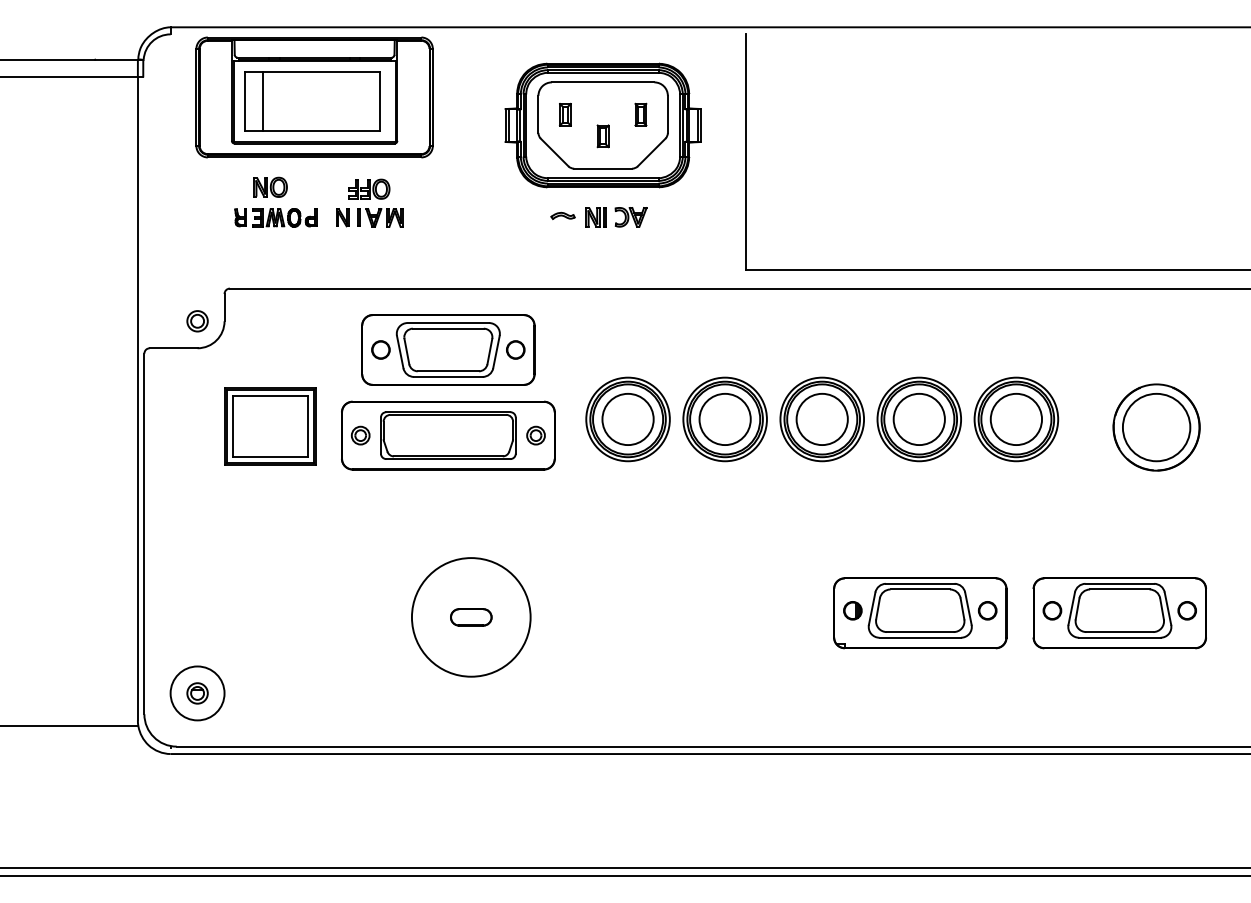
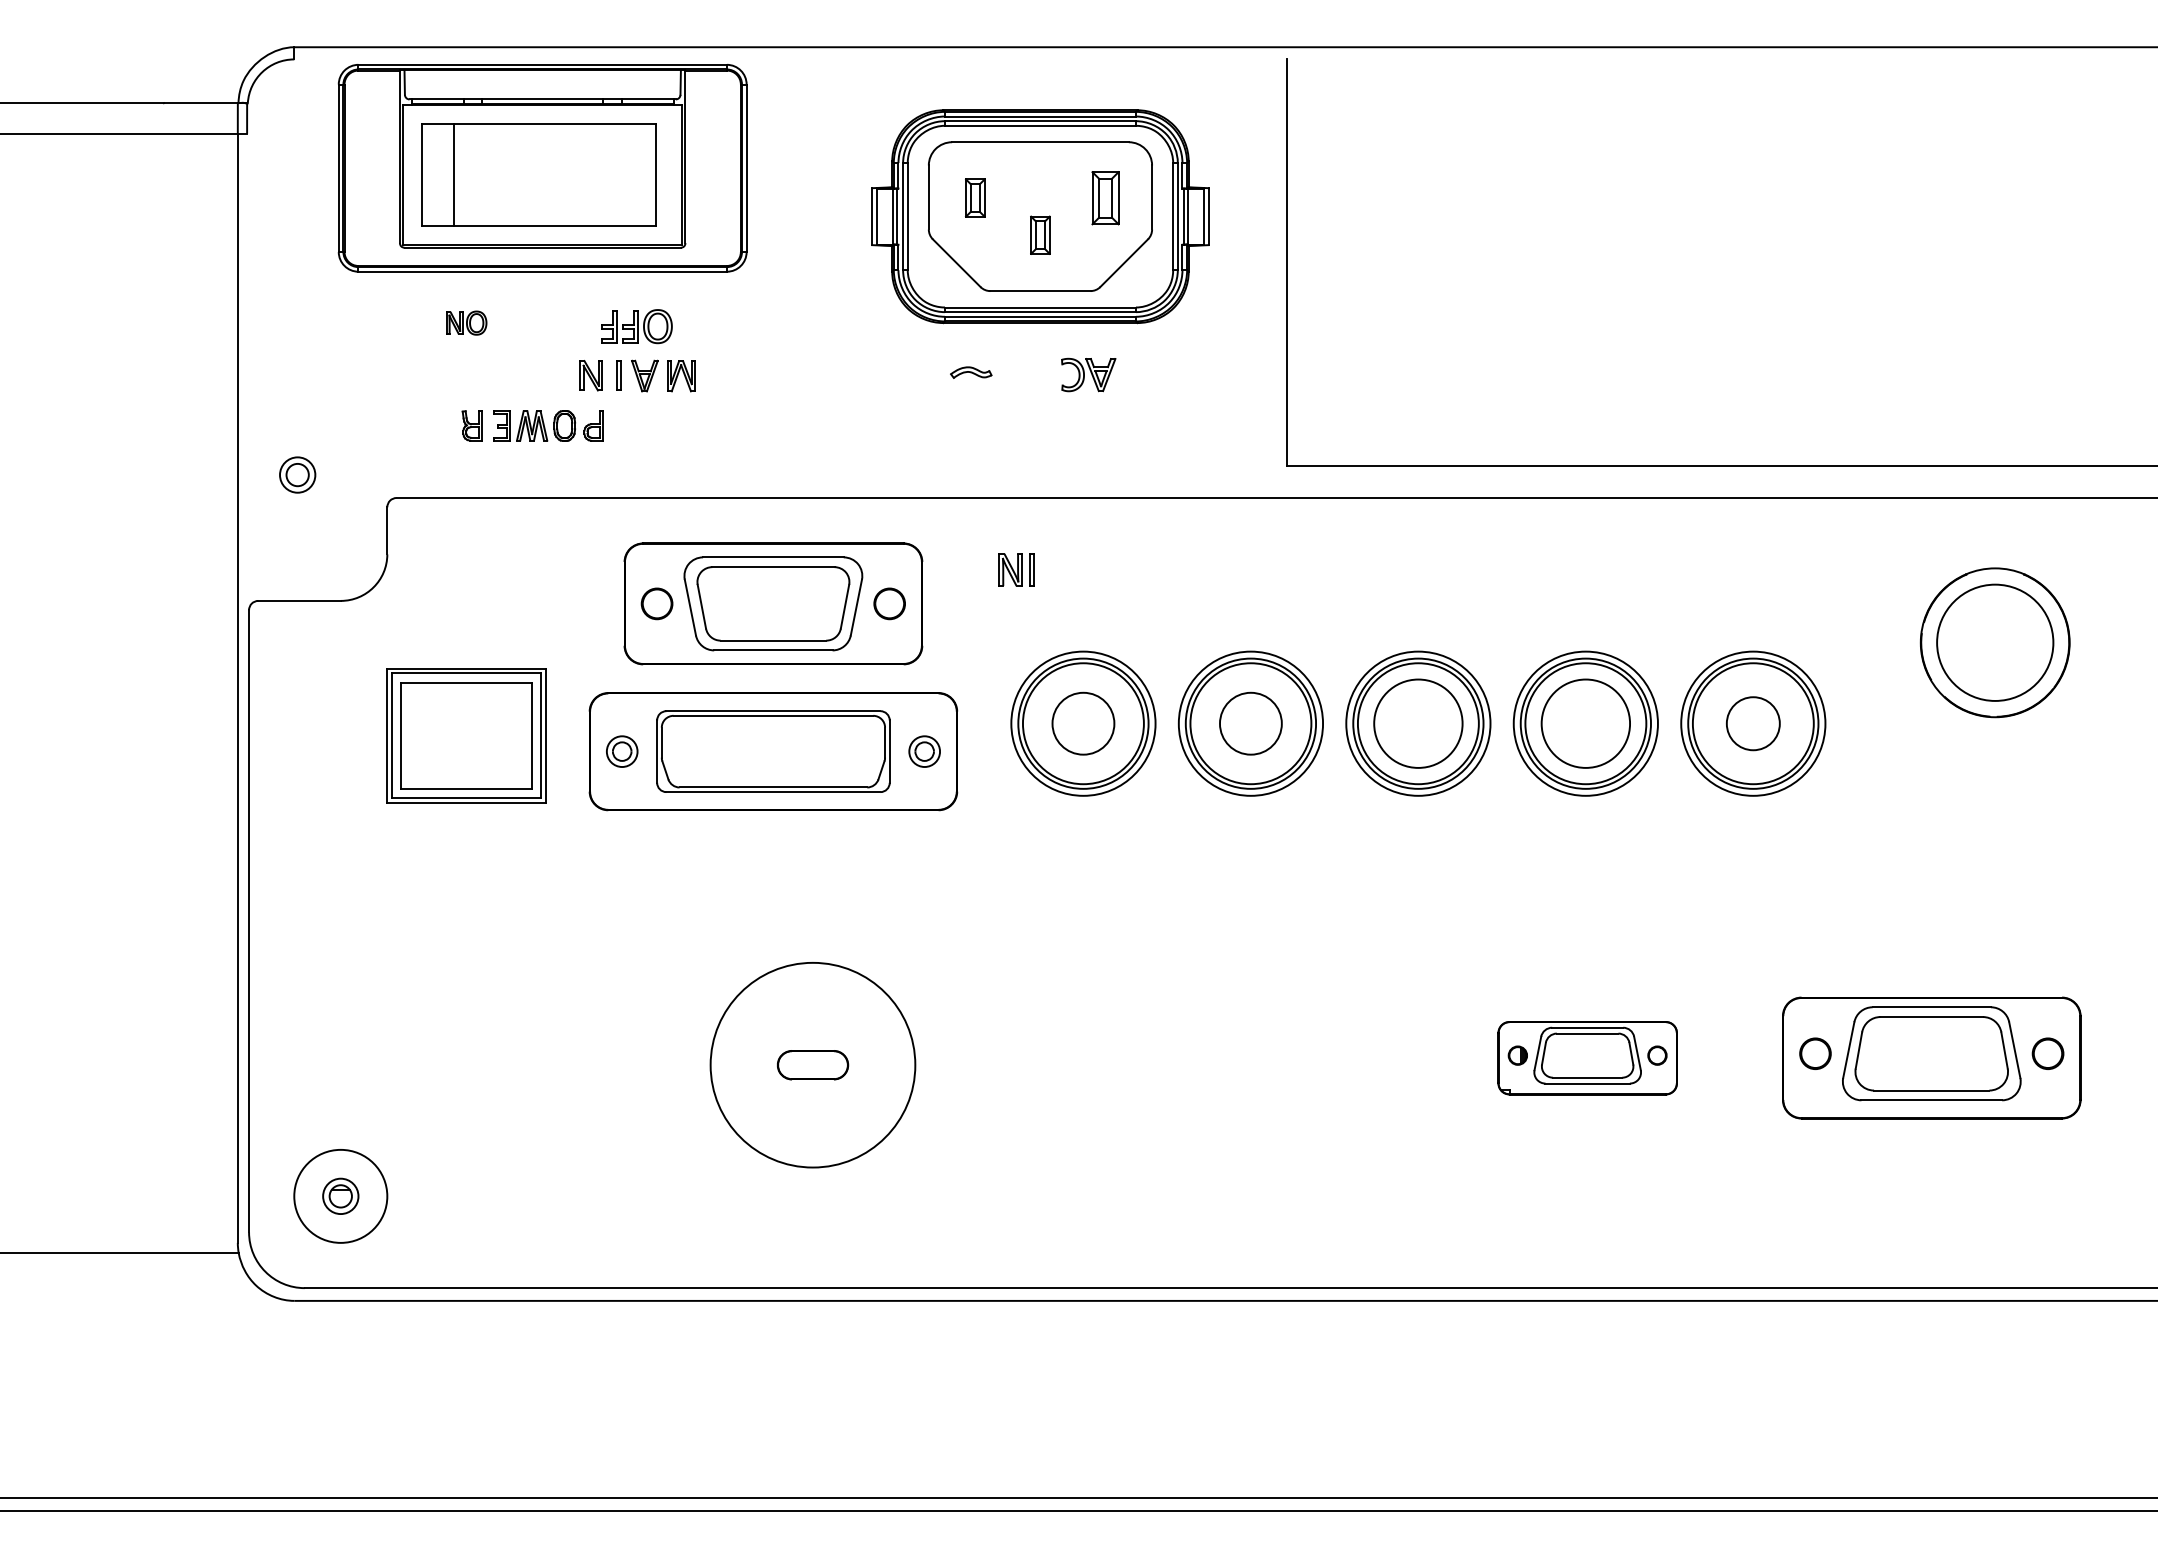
part: (640, 114) -> (1104, 197), size x1.4
part: (270, 186) -> (466, 321), size x0.7
part: (275, 217) -> (532, 425), moved
part: (595, 217) -> (1015, 570), moved
part: (197, 321) -> (297, 475), moved
circle: (627, 419) -> (1082, 723), size x0.7
circle: (724, 419) -> (1249, 723), size x0.7
circle: (1016, 419) -> (1753, 723), size x0.6
part: (1156, 427) -> (1995, 642), moved
part: (920, 613) -> (1587, 1058), size x0.6

